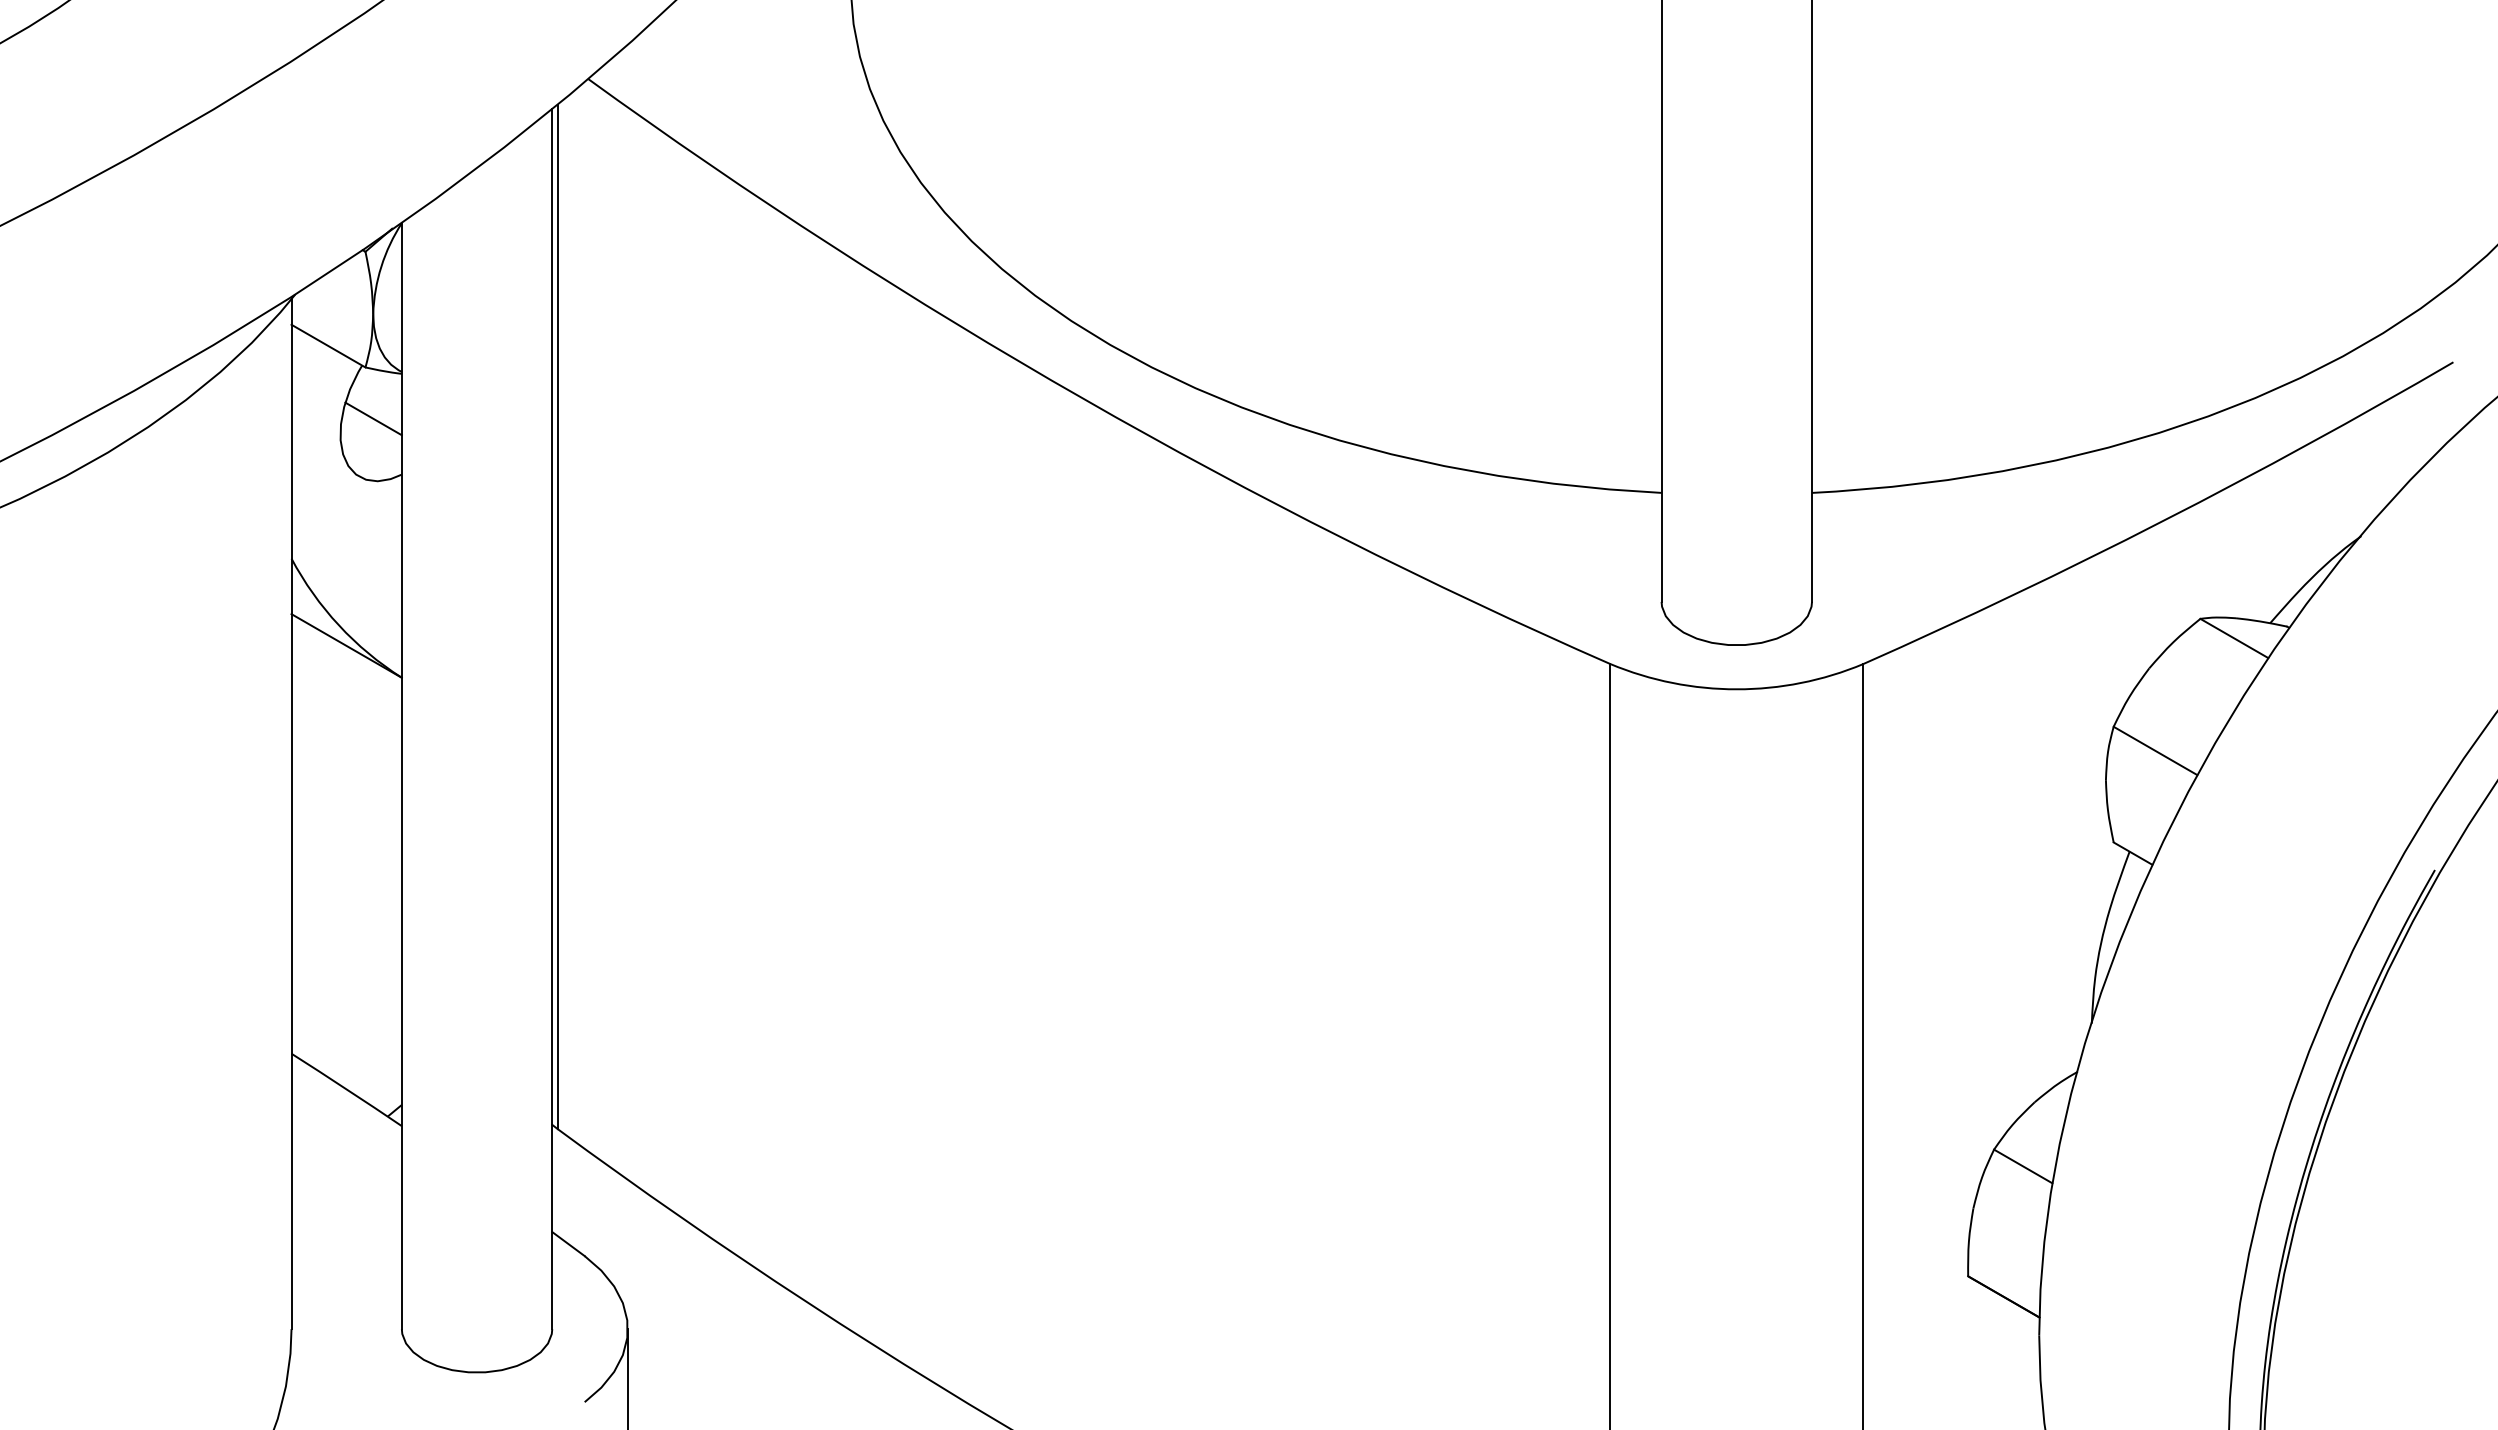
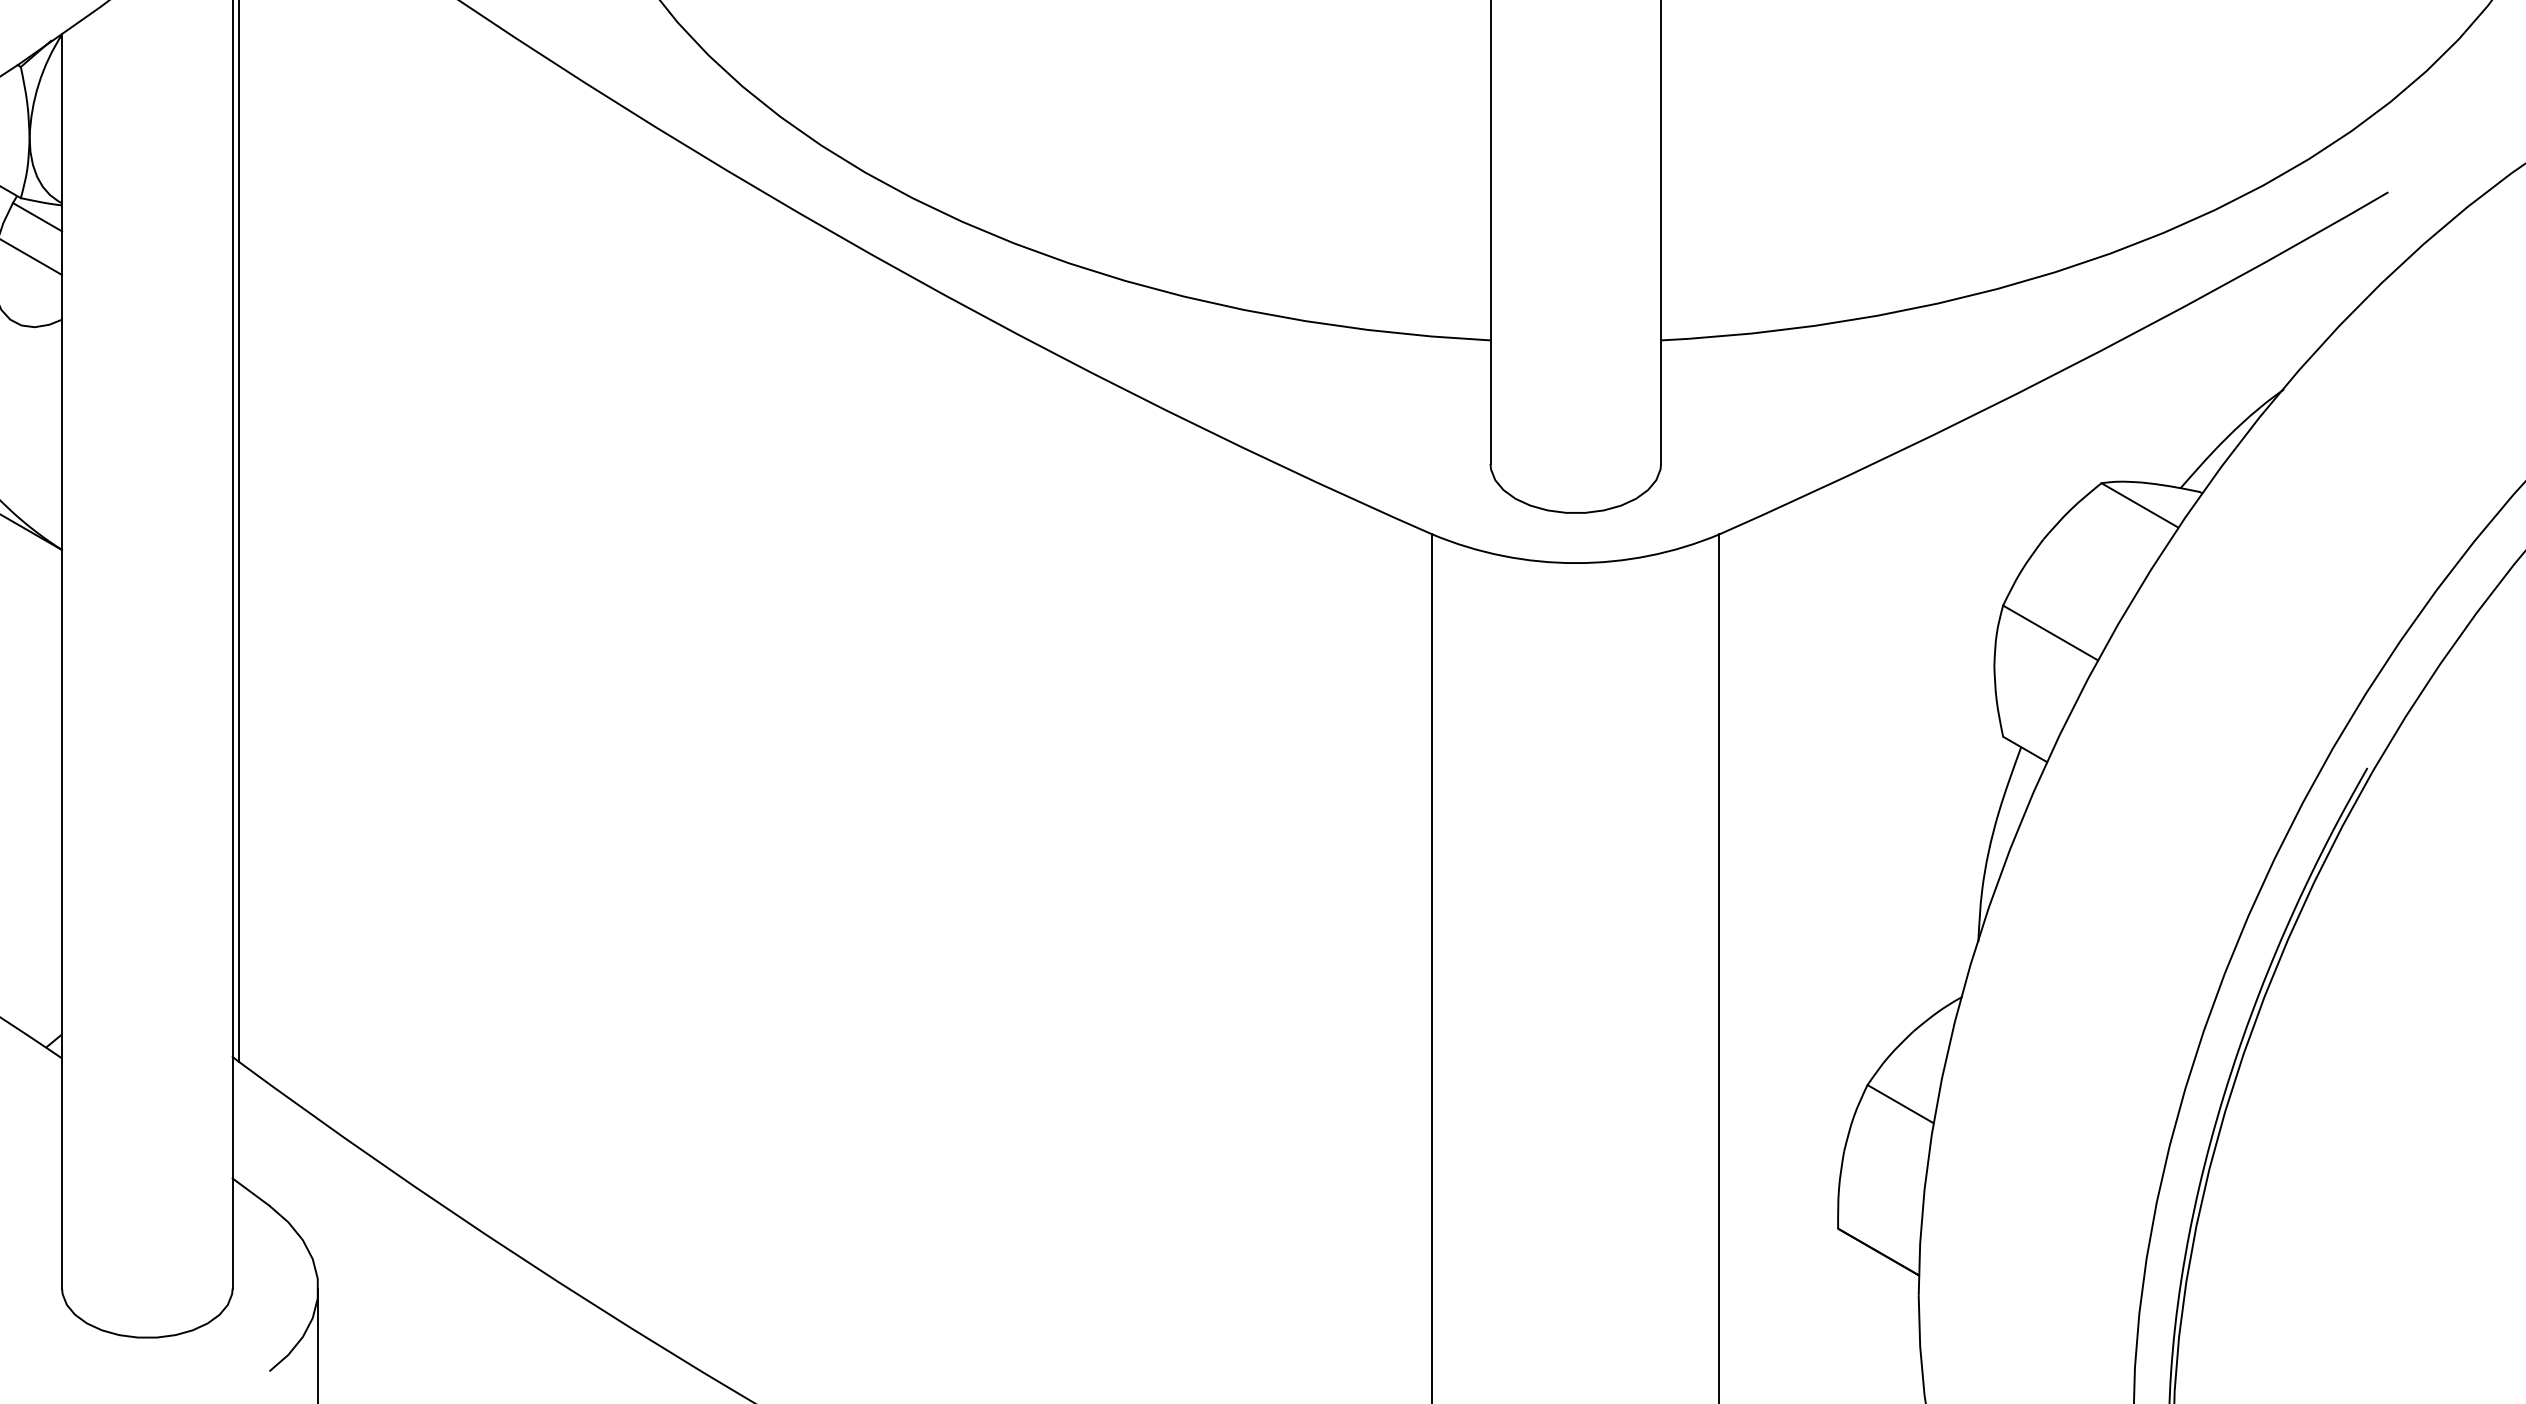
line: (379, 383) -> (36, 216), added

